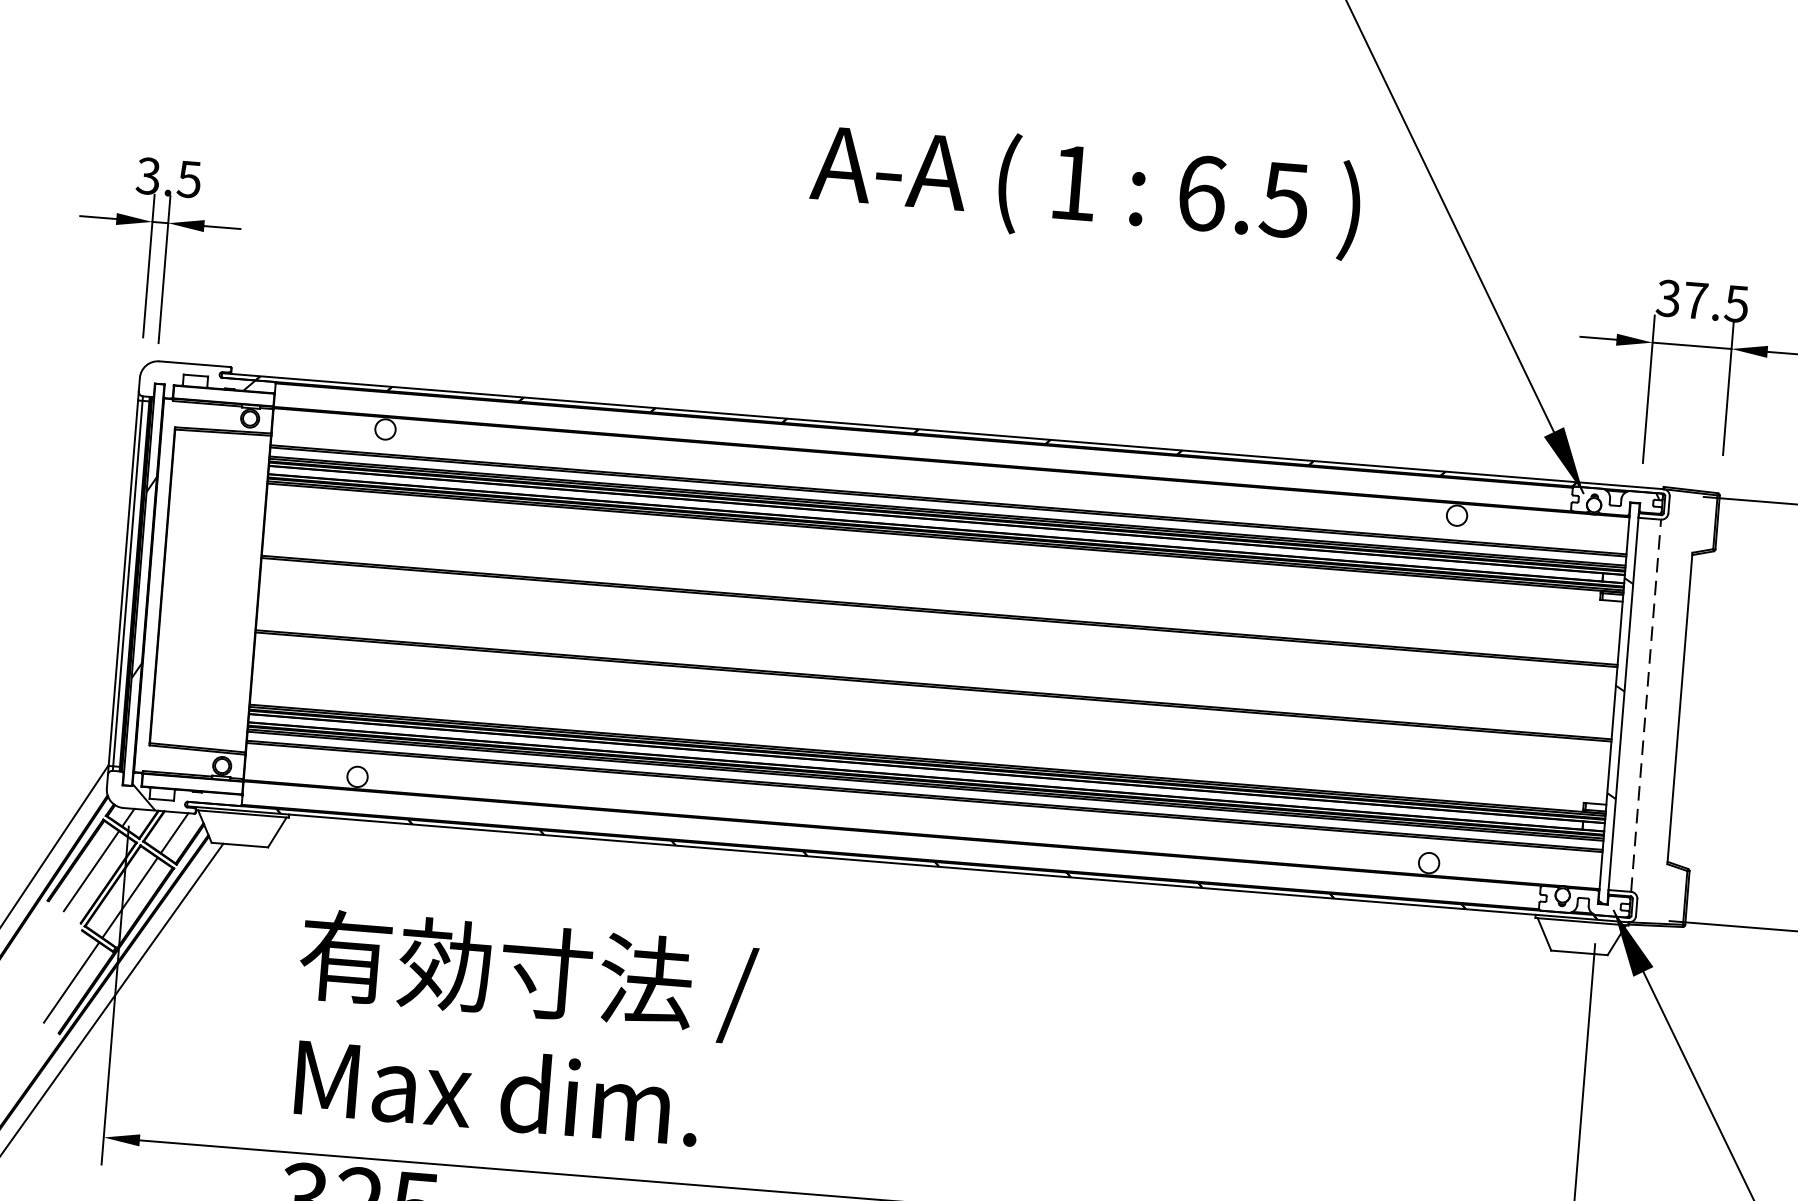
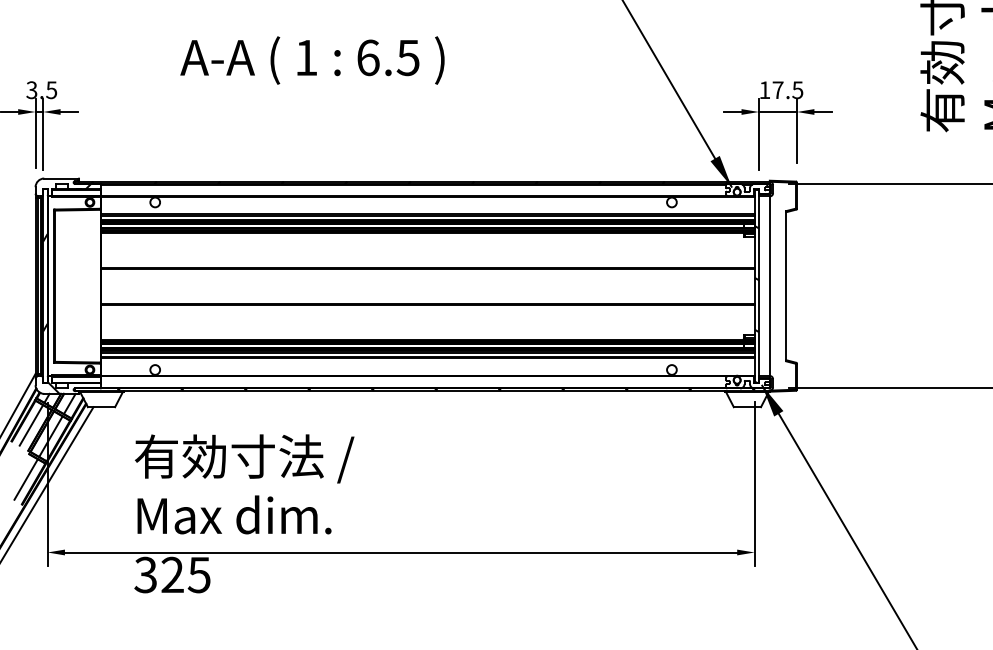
text: (1085, 189) -> (312, 60), moved
text: (1667, 298) -> (764, 90), 37.5 -> 17.5
line: (1645, 706) -> (769, 286), dashed -> solid

